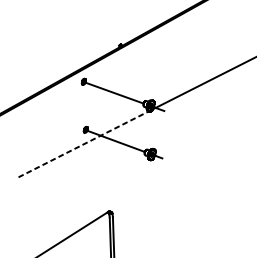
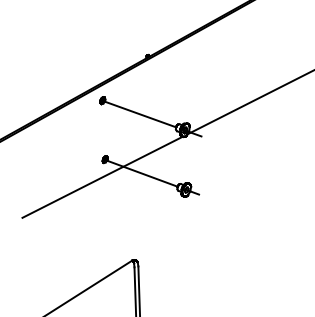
line: (83, 144) -> (102, 177), dashed -> solid

